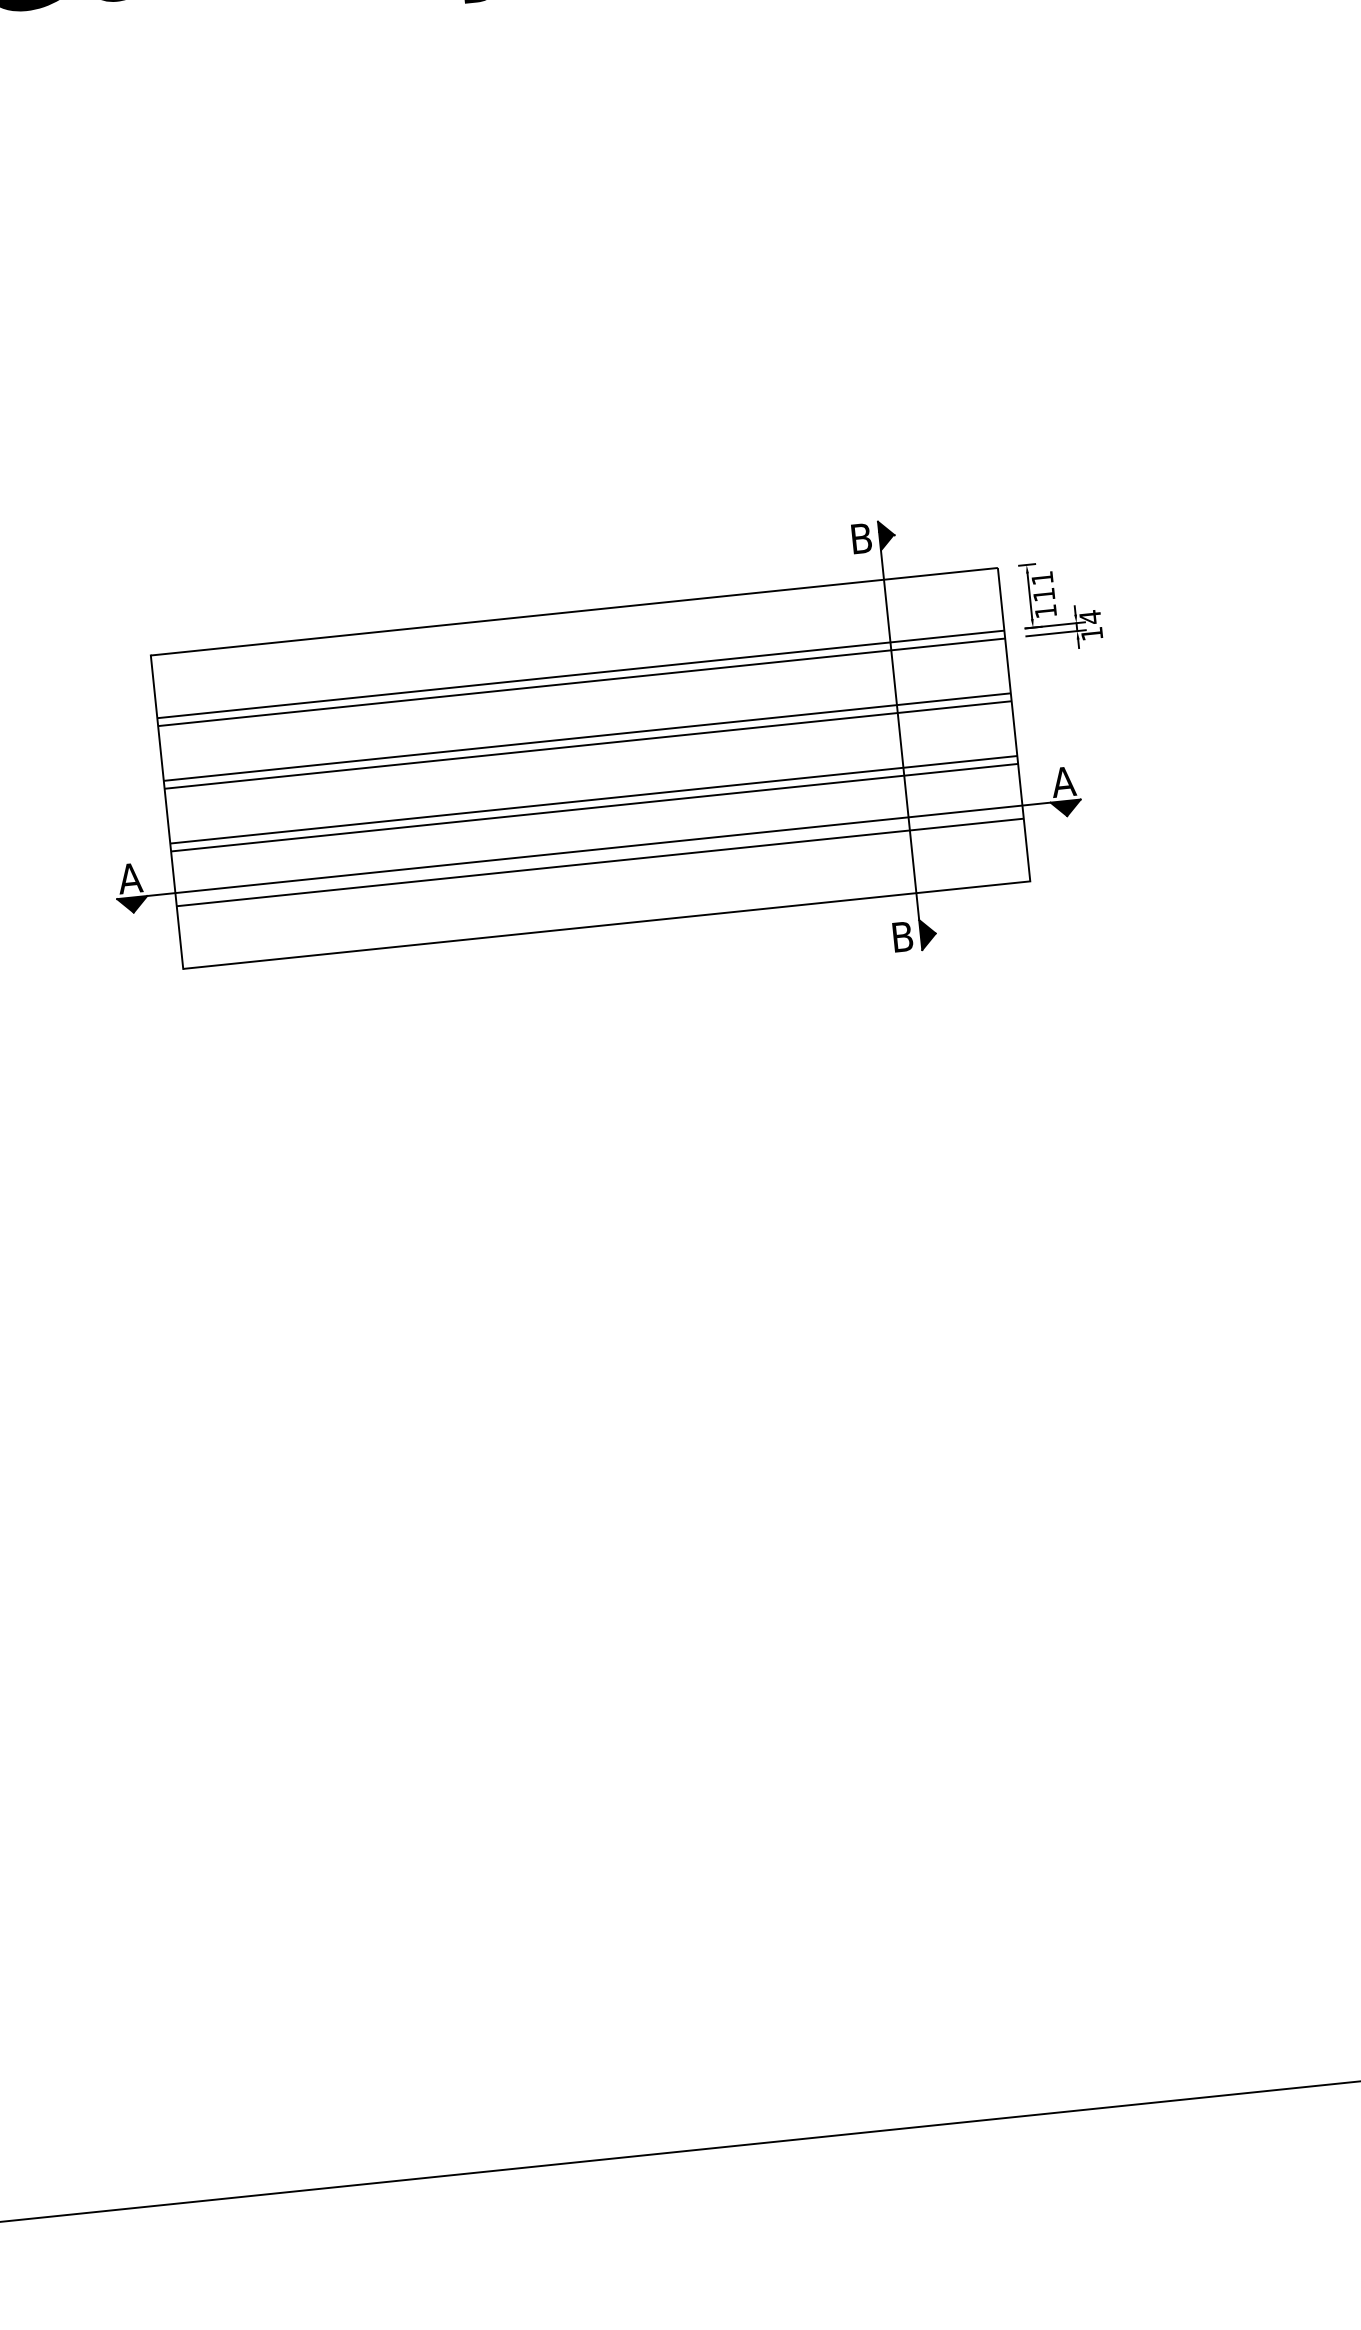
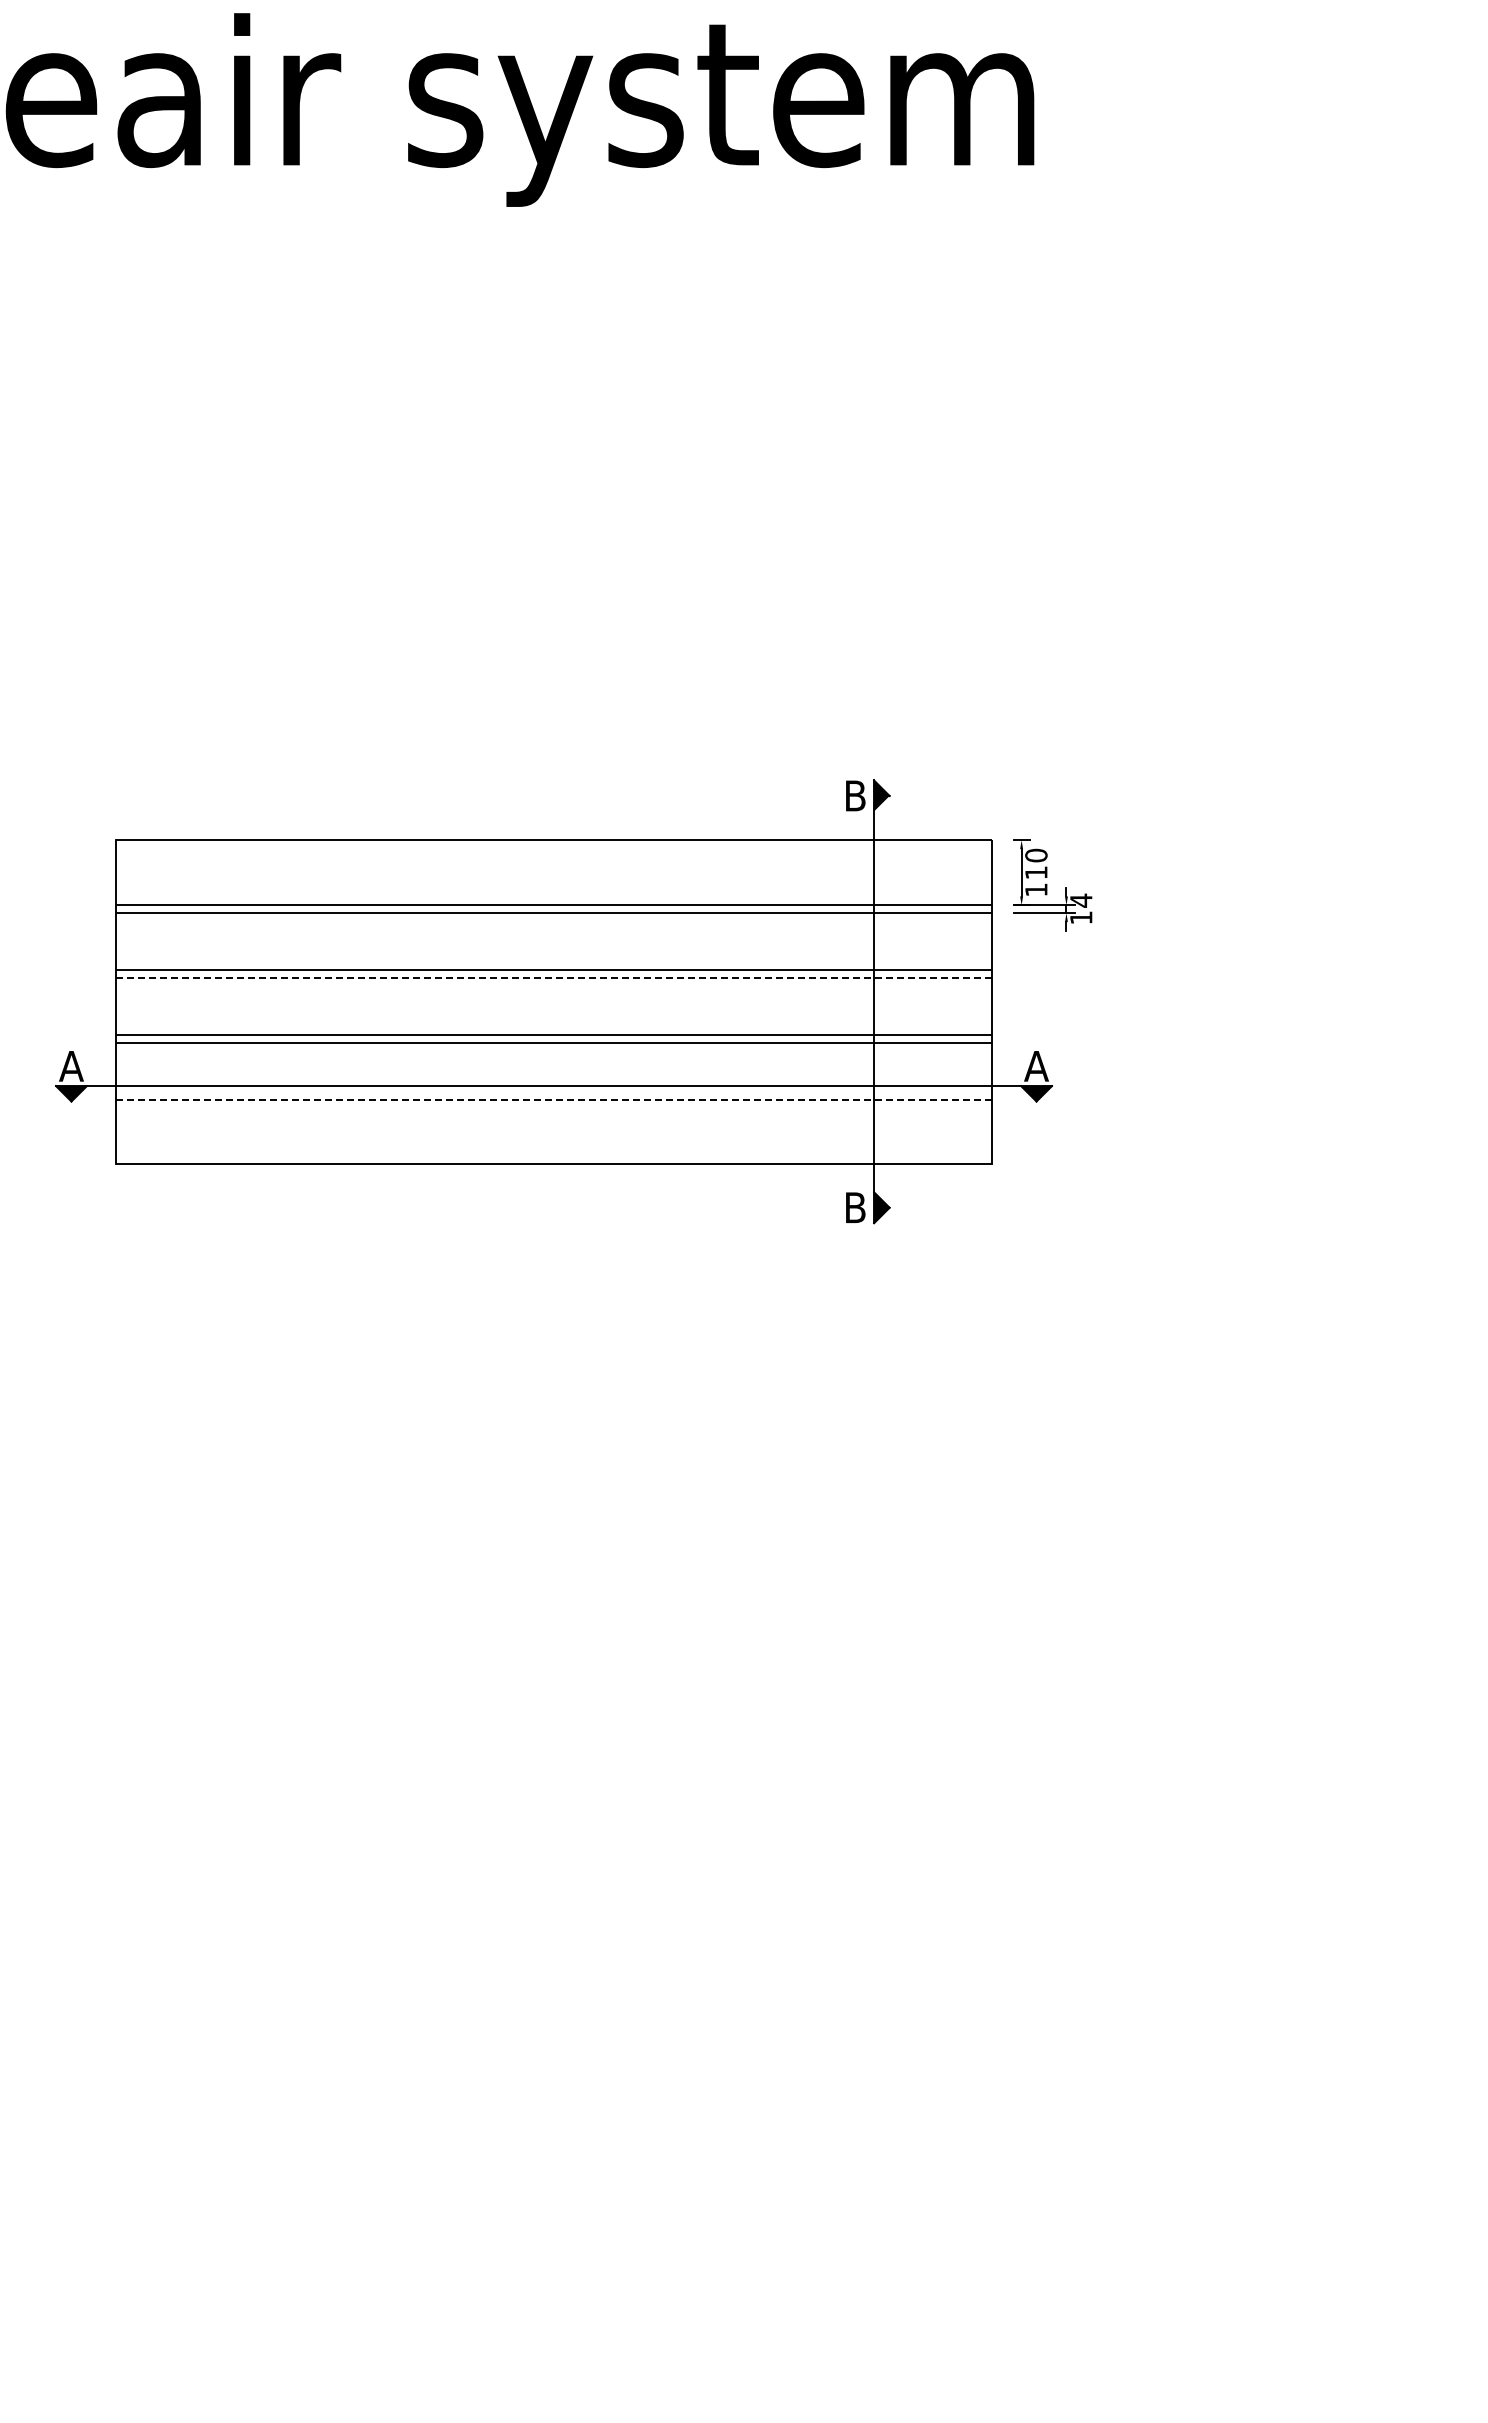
text: (1042, 578) -> (1036, 855), 111 -> 110
line: (588, 745) -> (554, 978), solid -> dashed
line: (600, 862) -> (554, 1099), solid -> dashed

